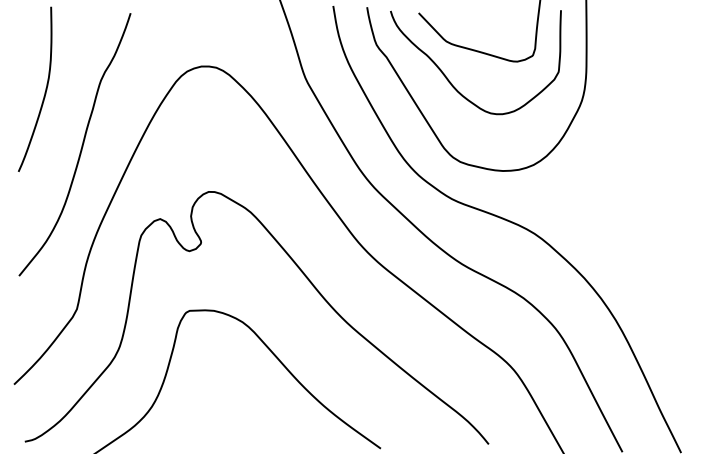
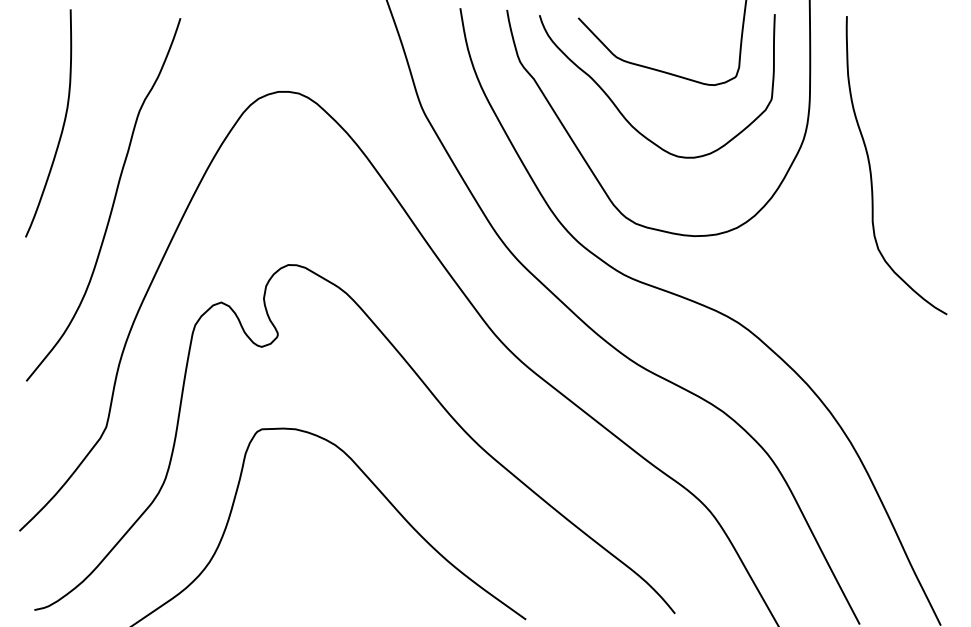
curve: (631, 124) -> (872, 171), added

